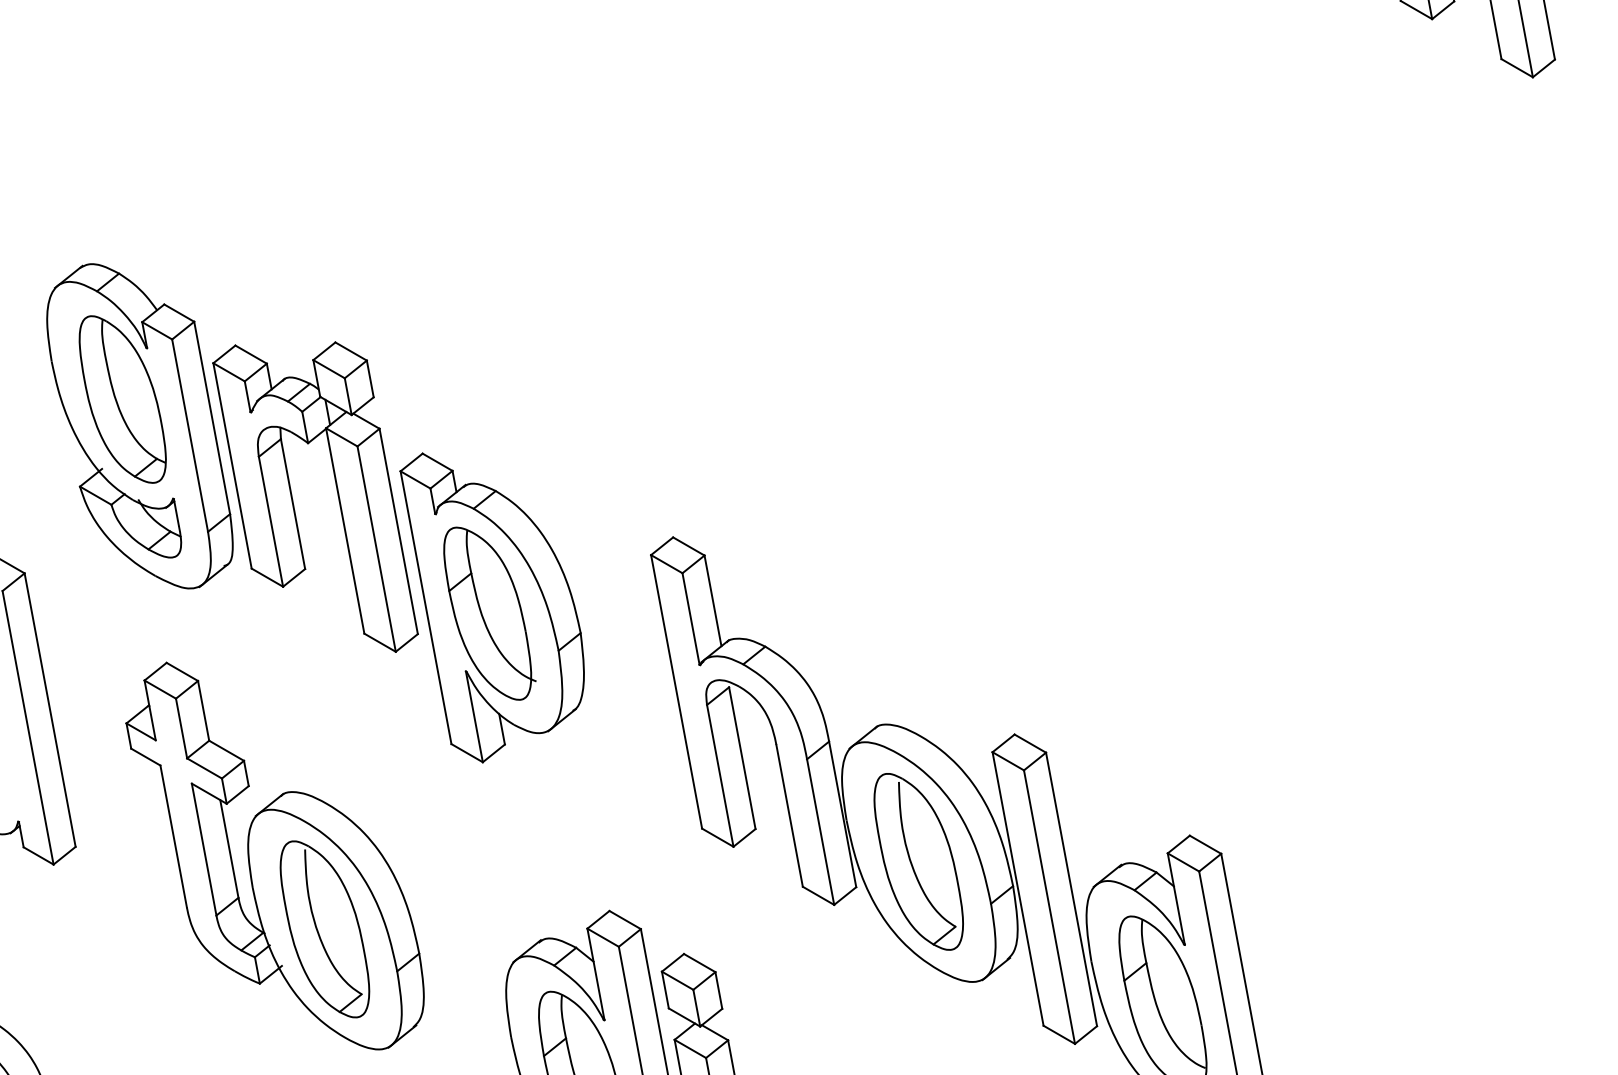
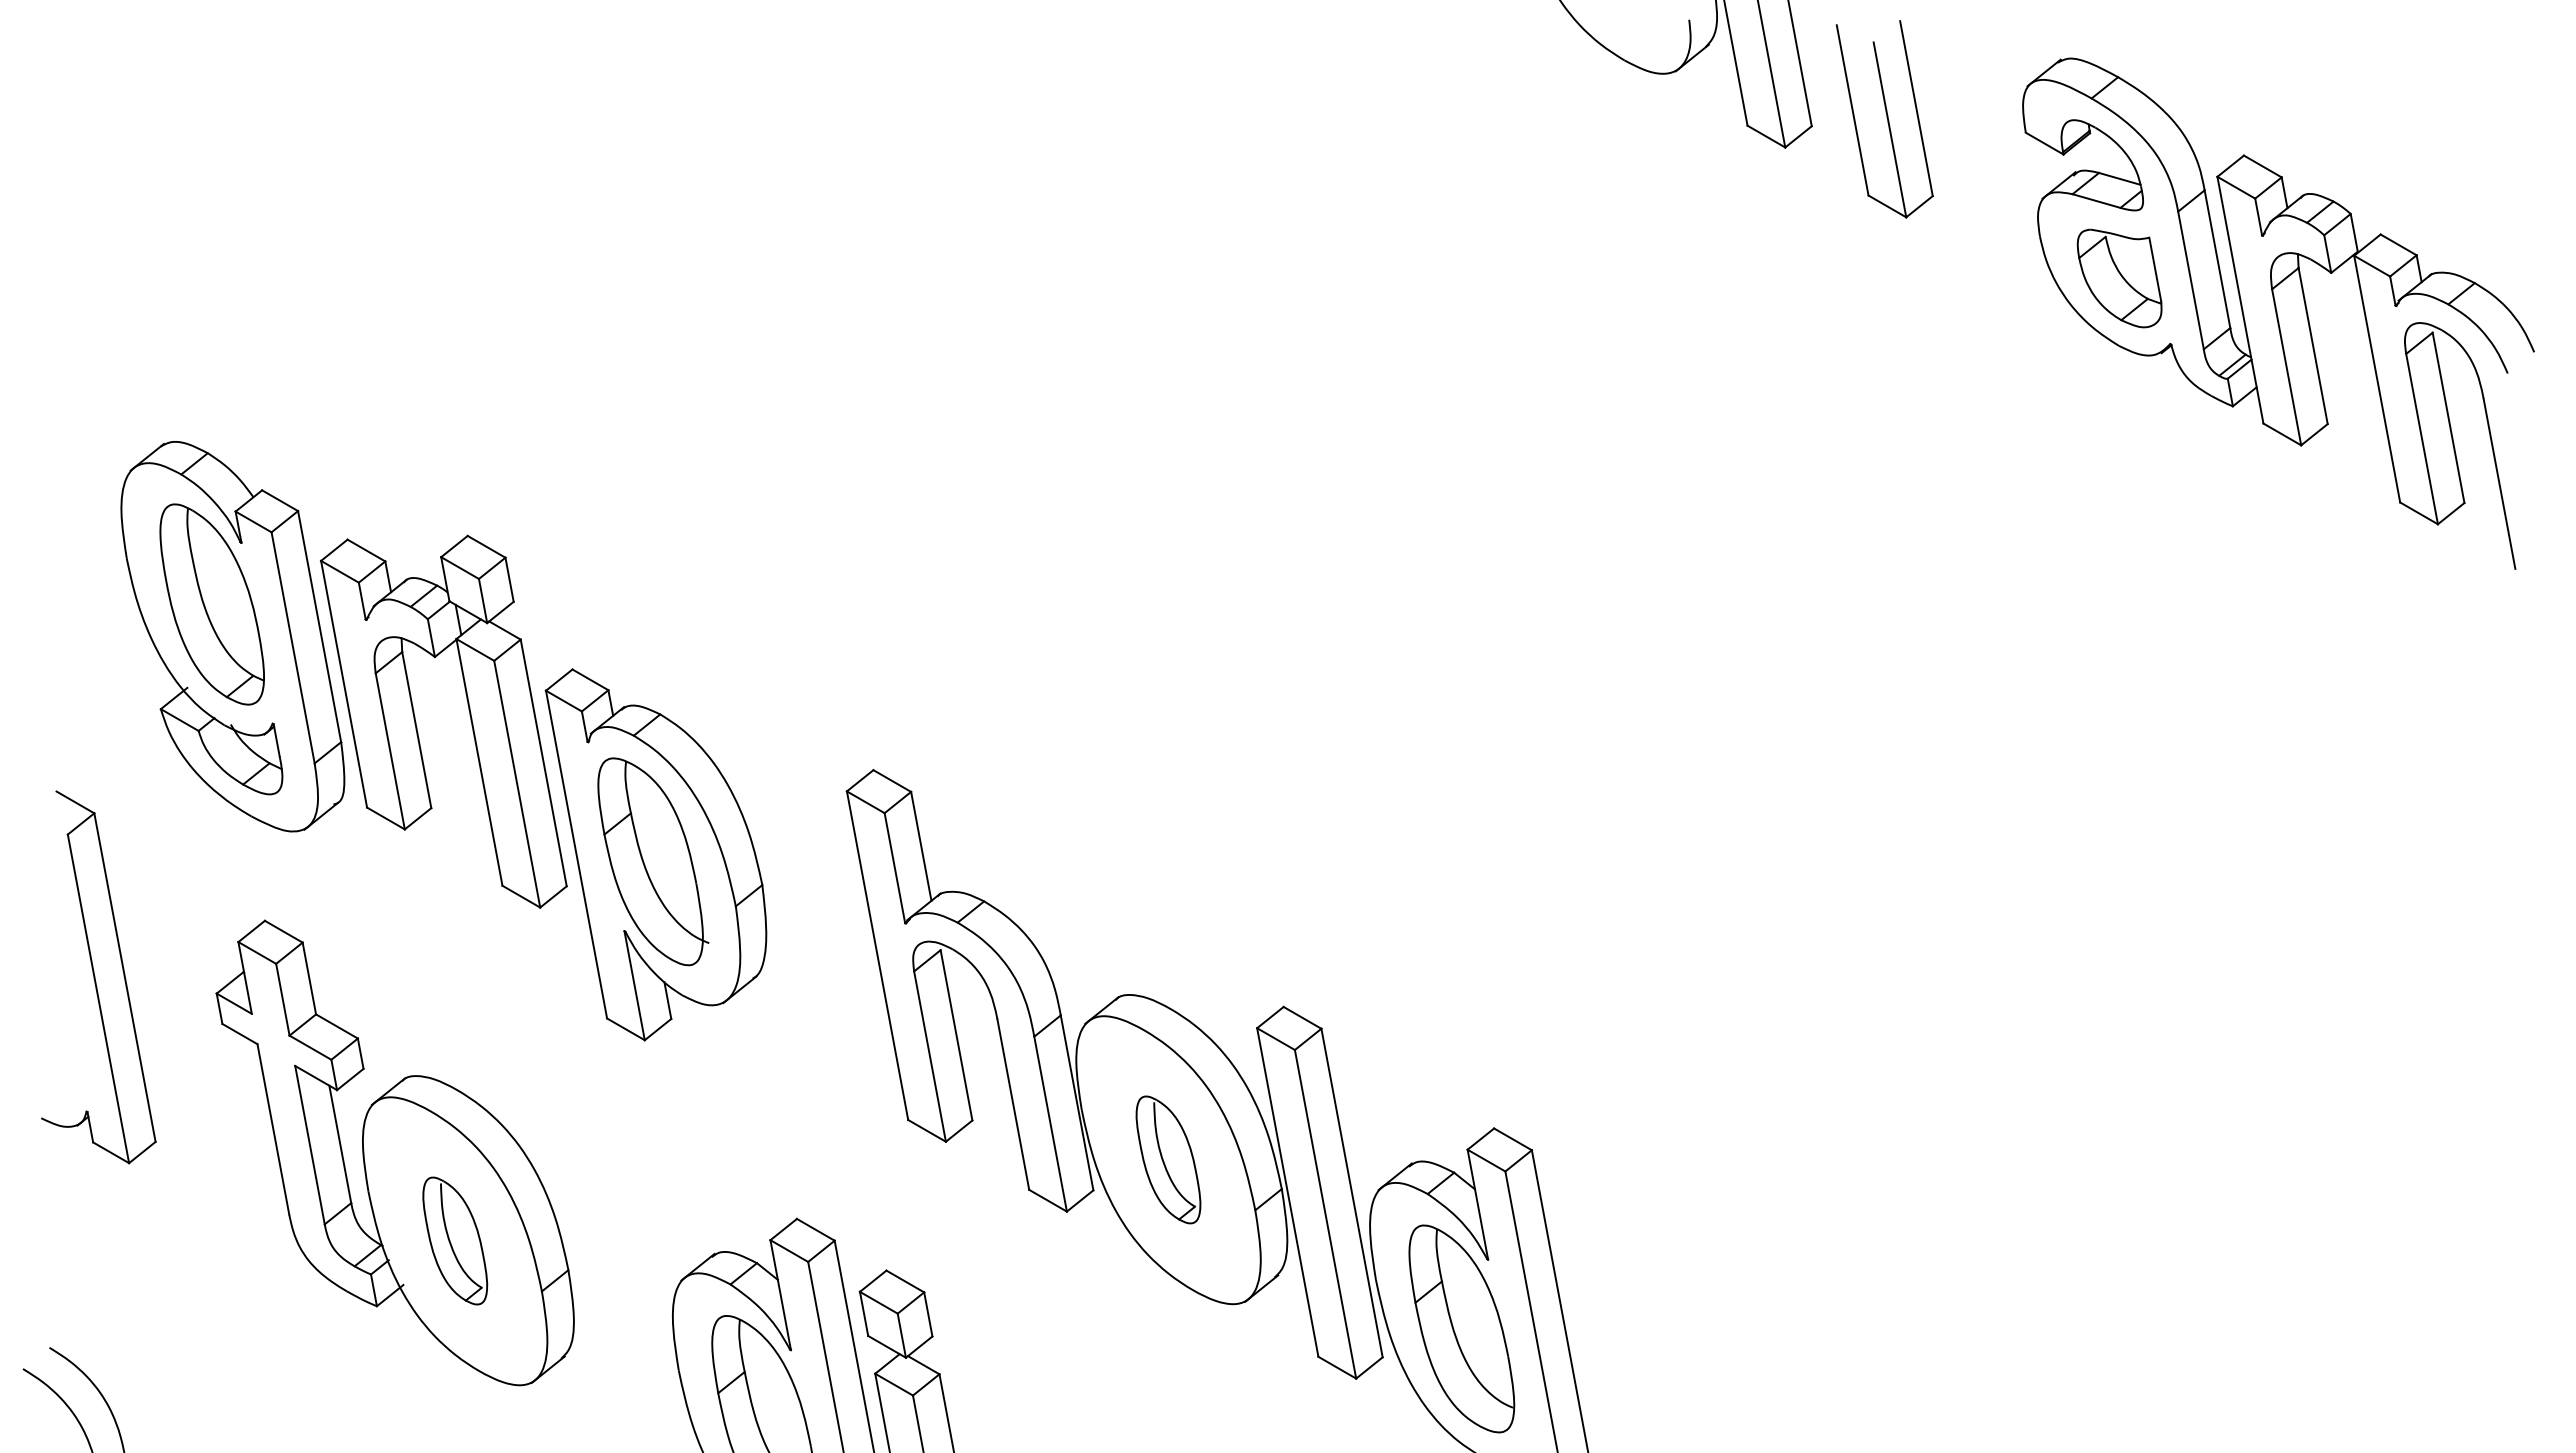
part: (918, 861) -> (1168, 1159), size x0.6
part: (325, 928) -> (455, 1240), size x0.6

